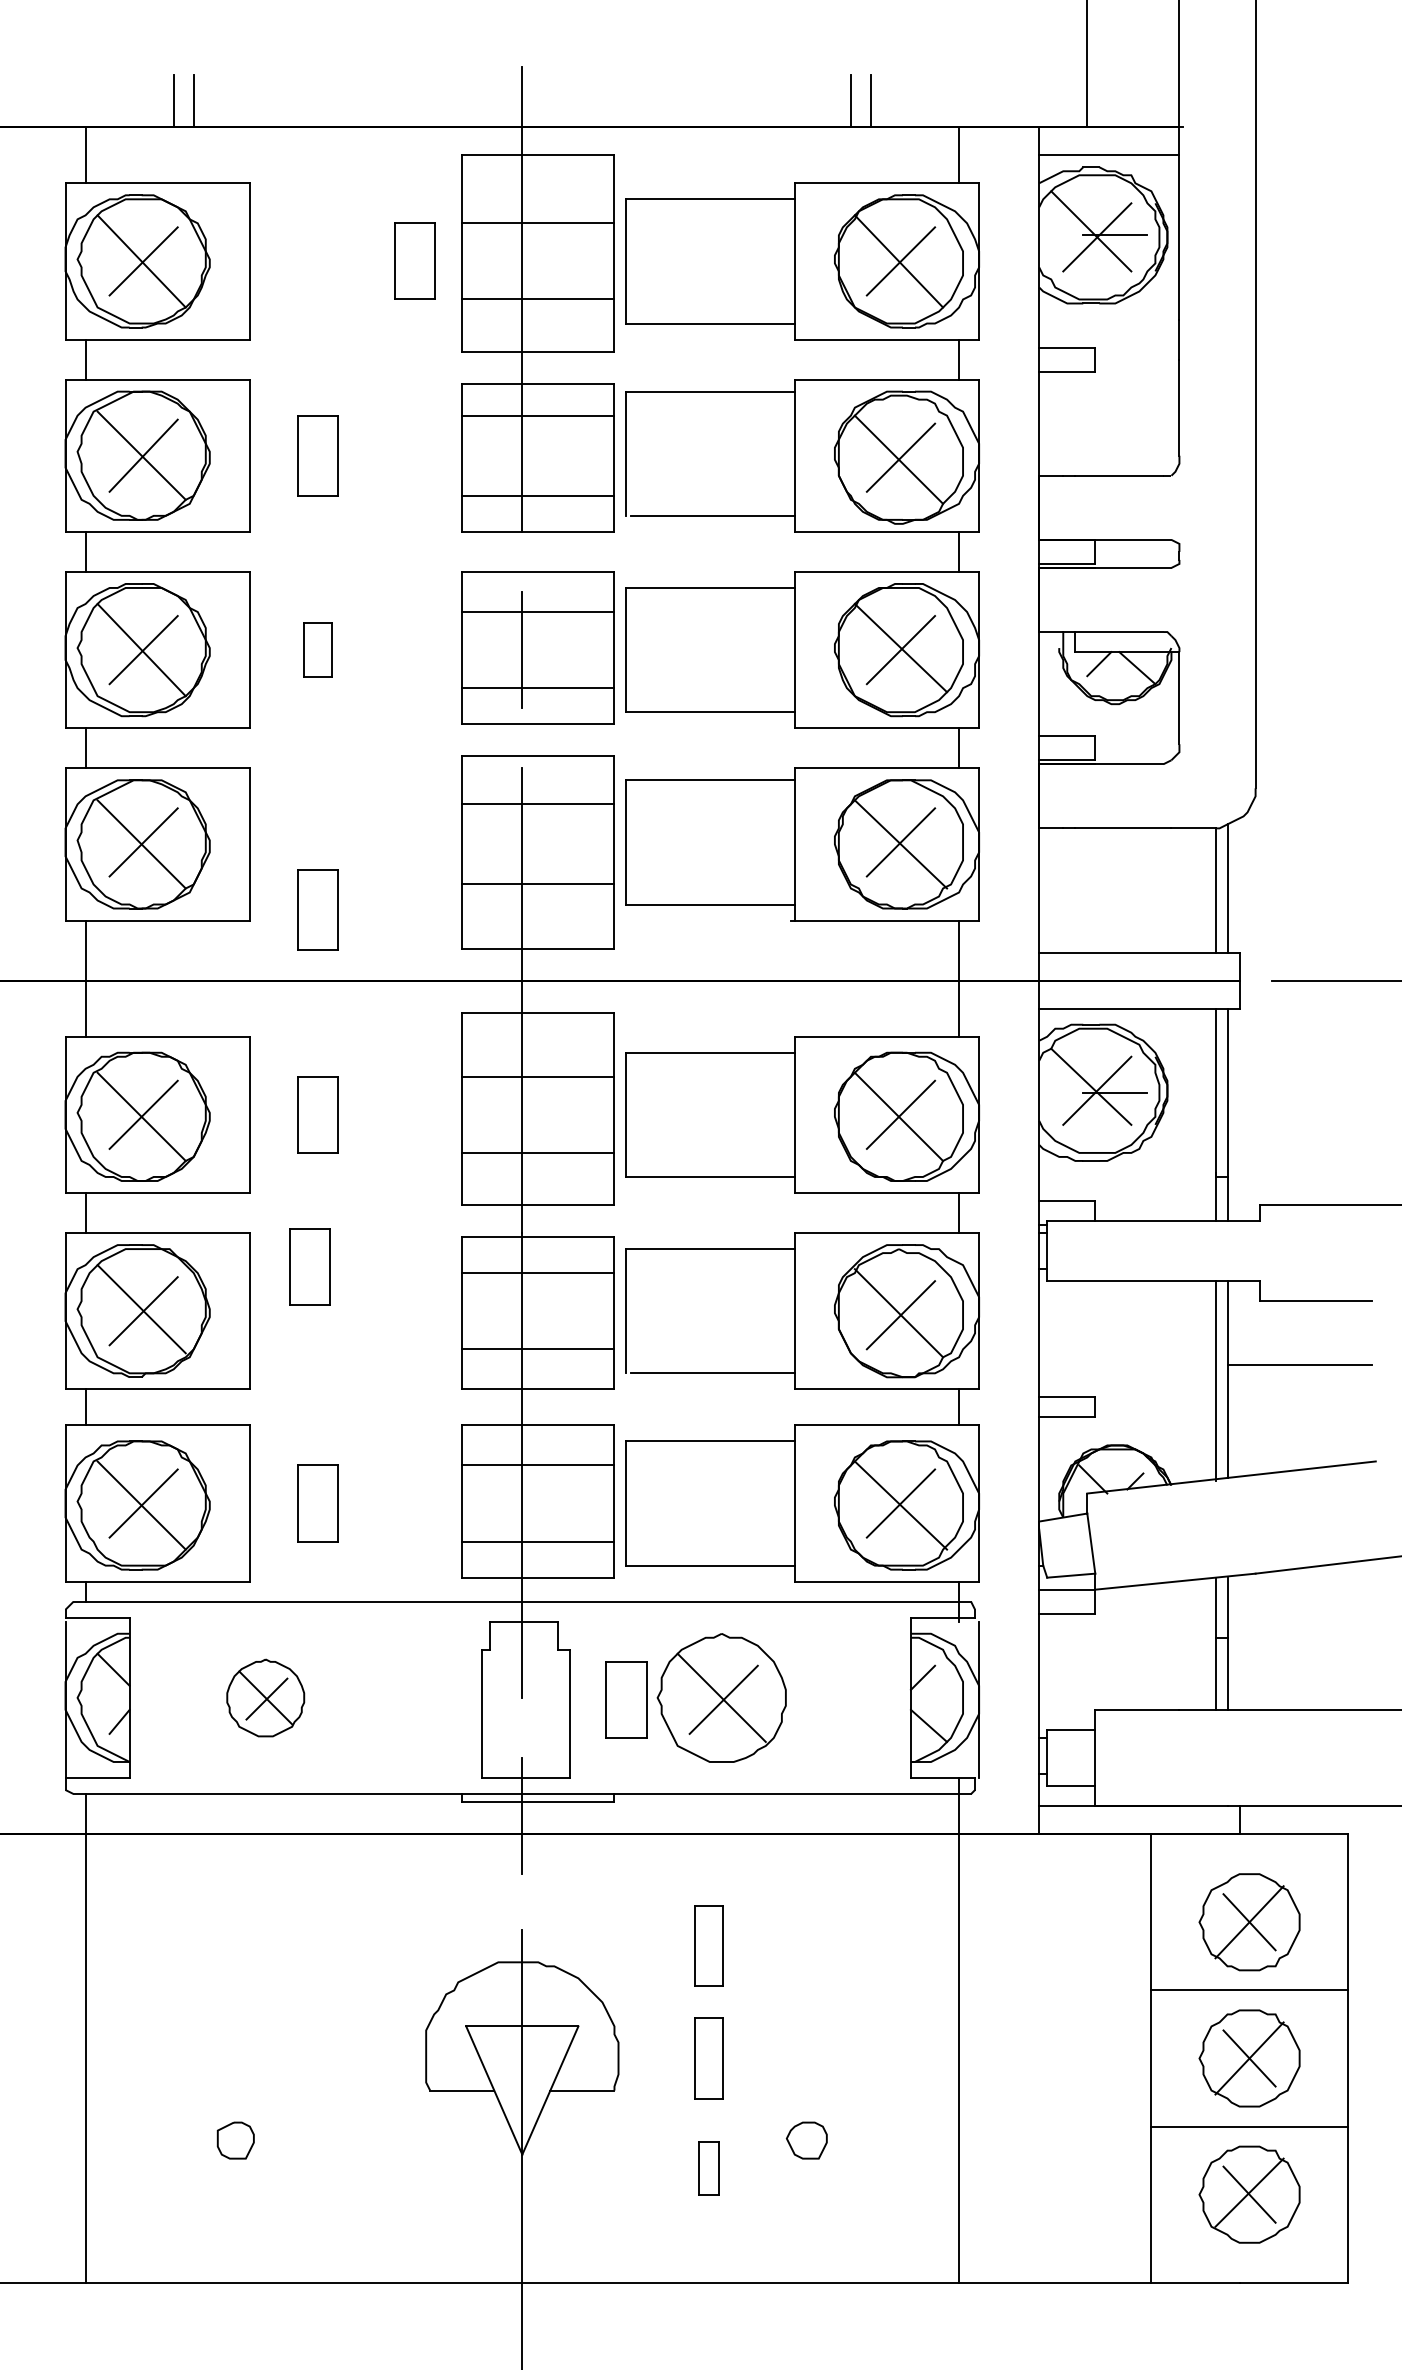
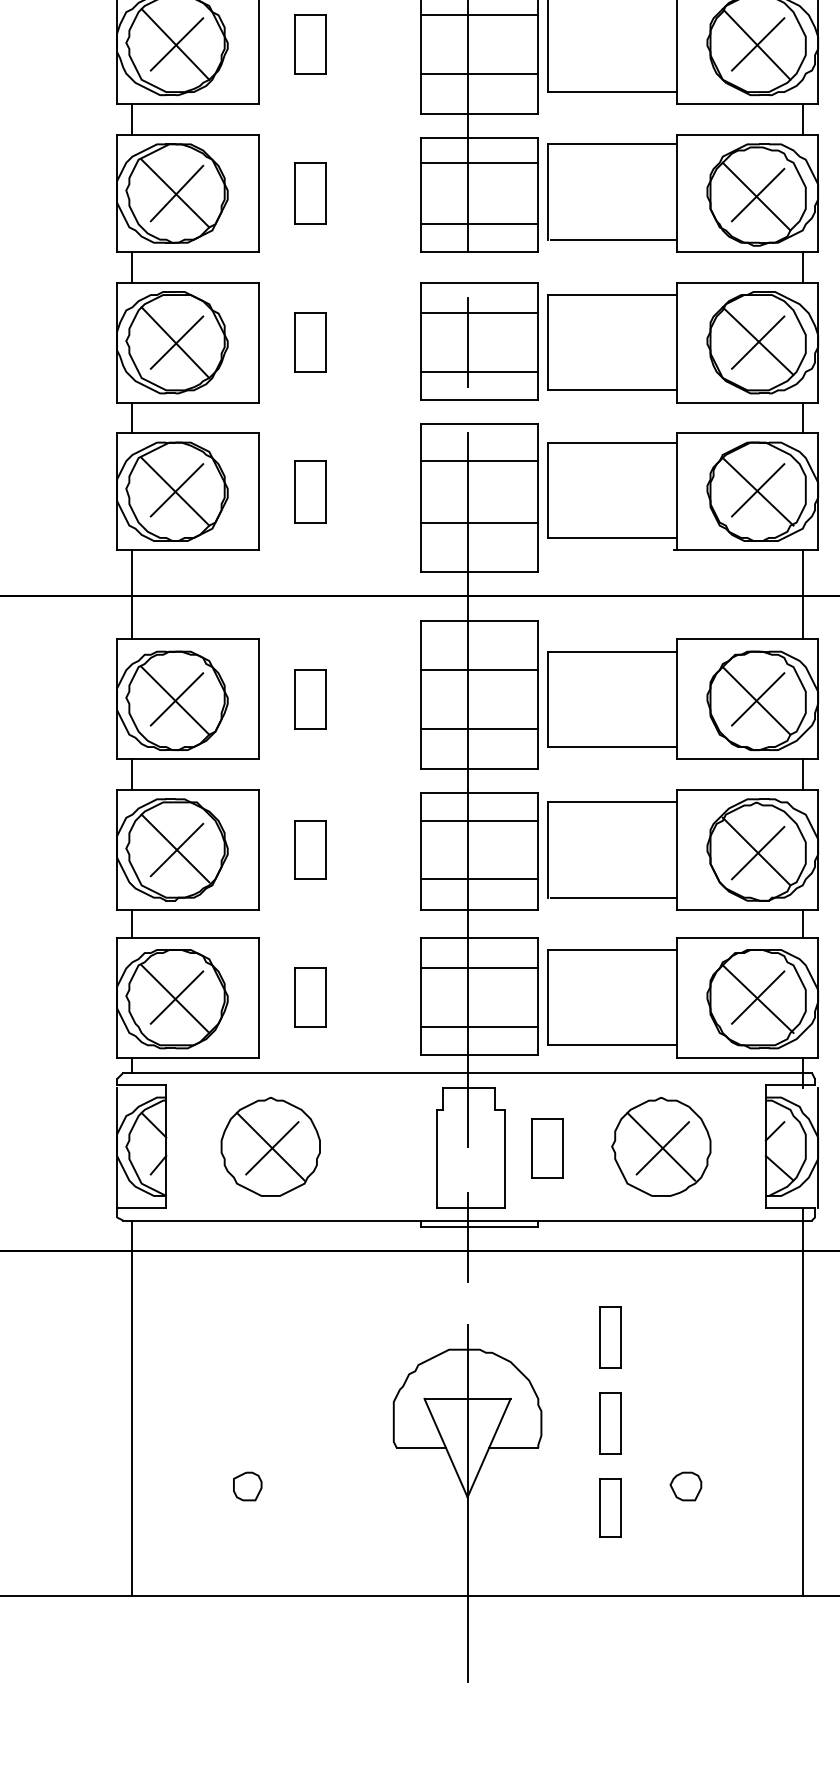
part: (414, 260) -> (310, 43), moved
part: (317, 649) -> (310, 342), size x1.43
part: (317, 909) -> (310, 491), moved
part: (309, 1266) -> (310, 849), moved
part: (265, 1697) -> (270, 1146), size x1.67
part: (721, 1697) -> (661, 1146), moved
part: (708, 2168) -> (610, 1507), size x1.43

